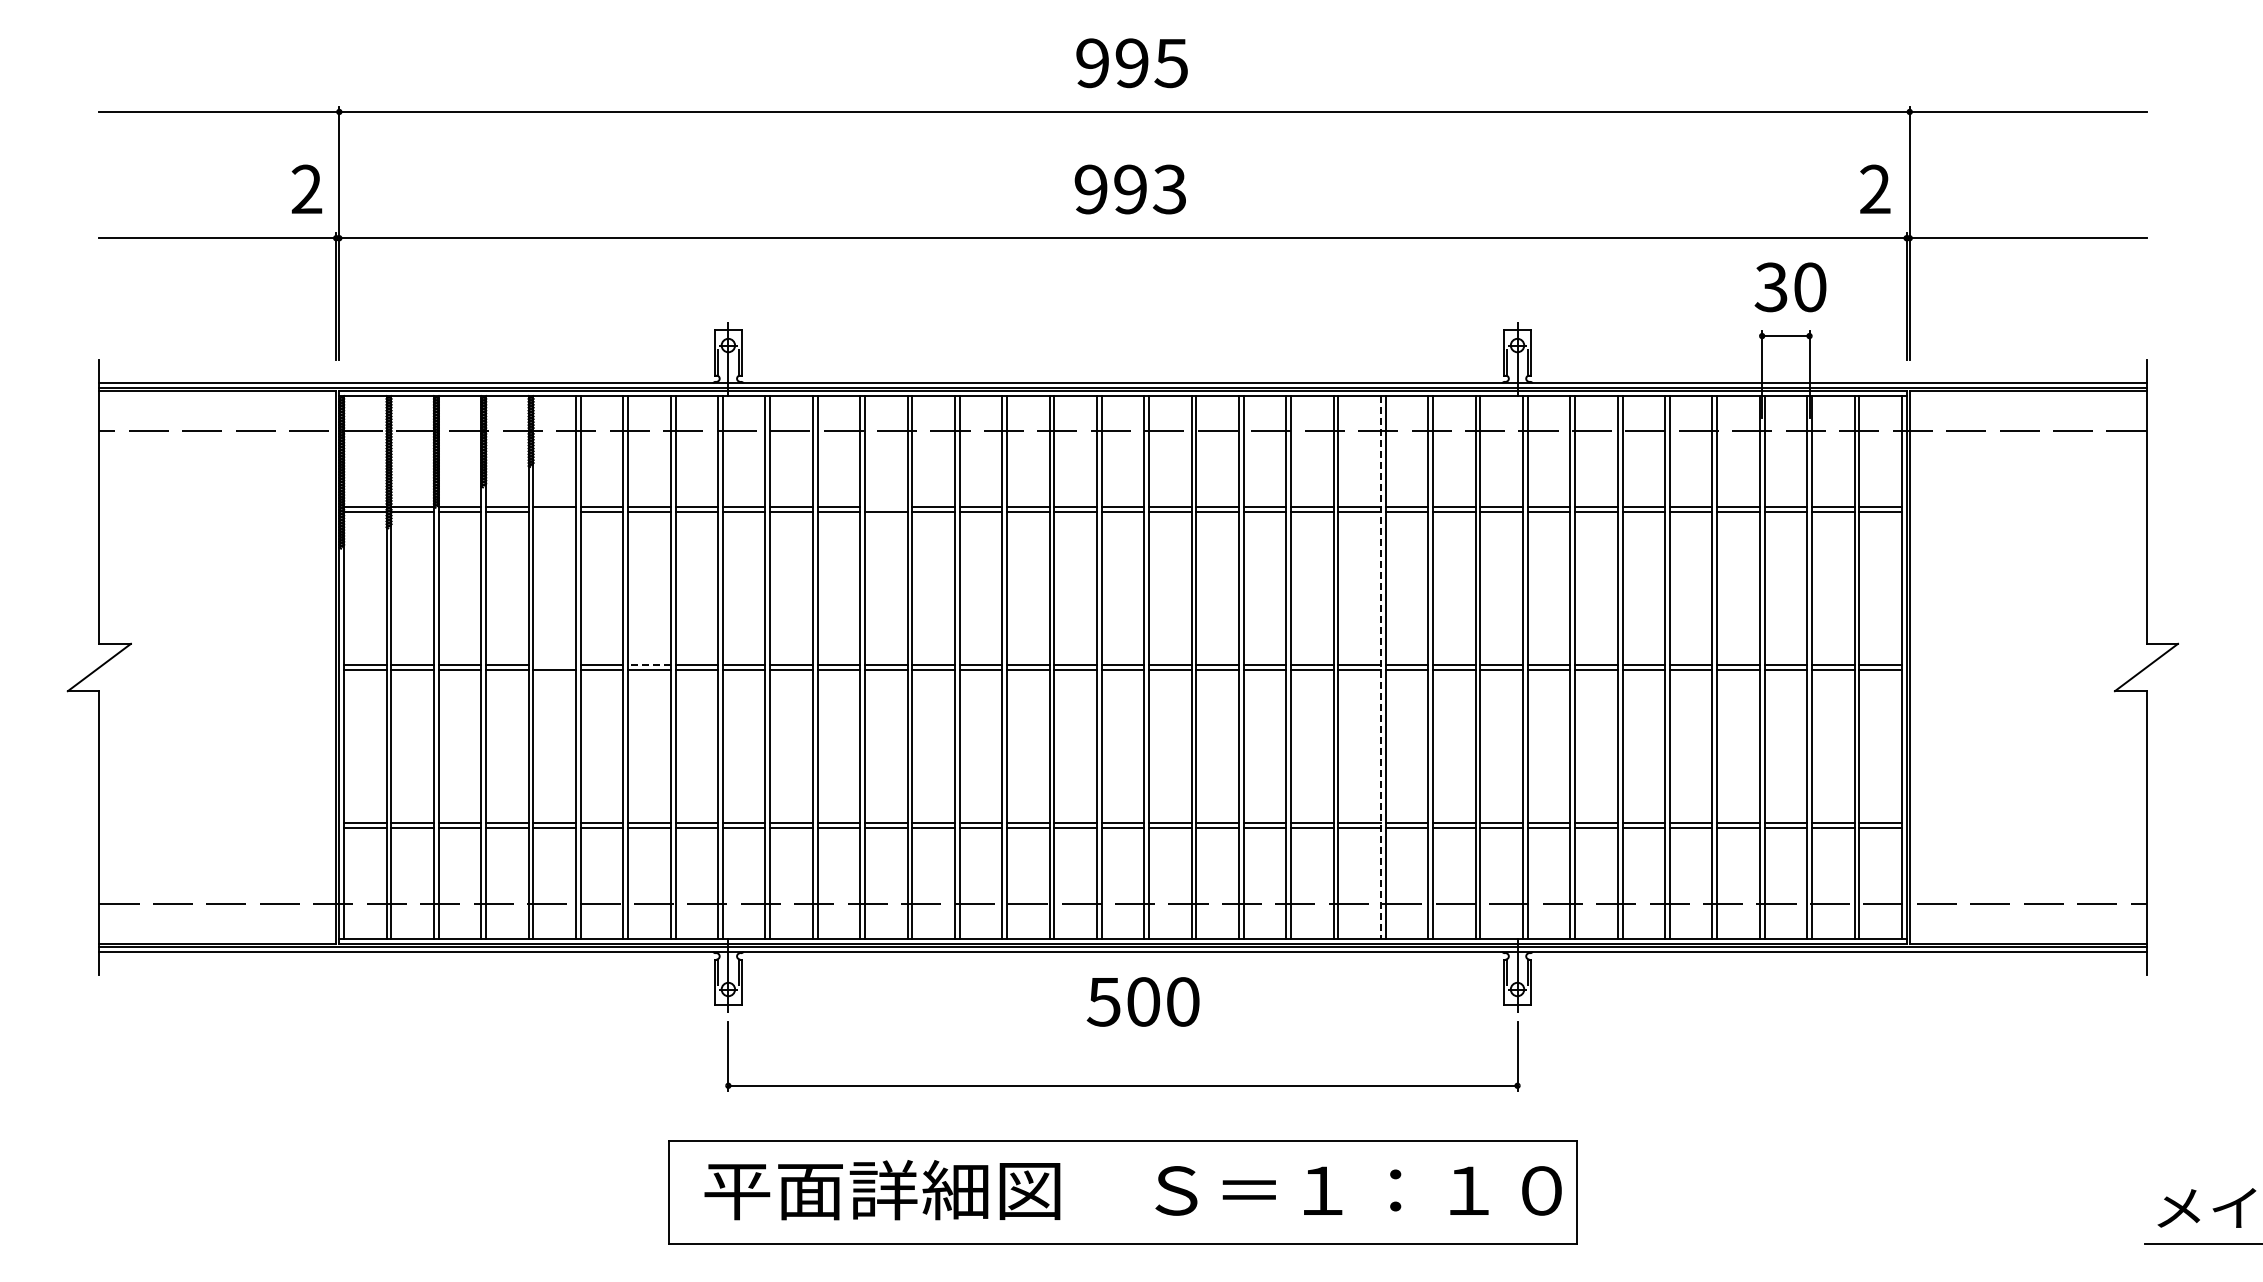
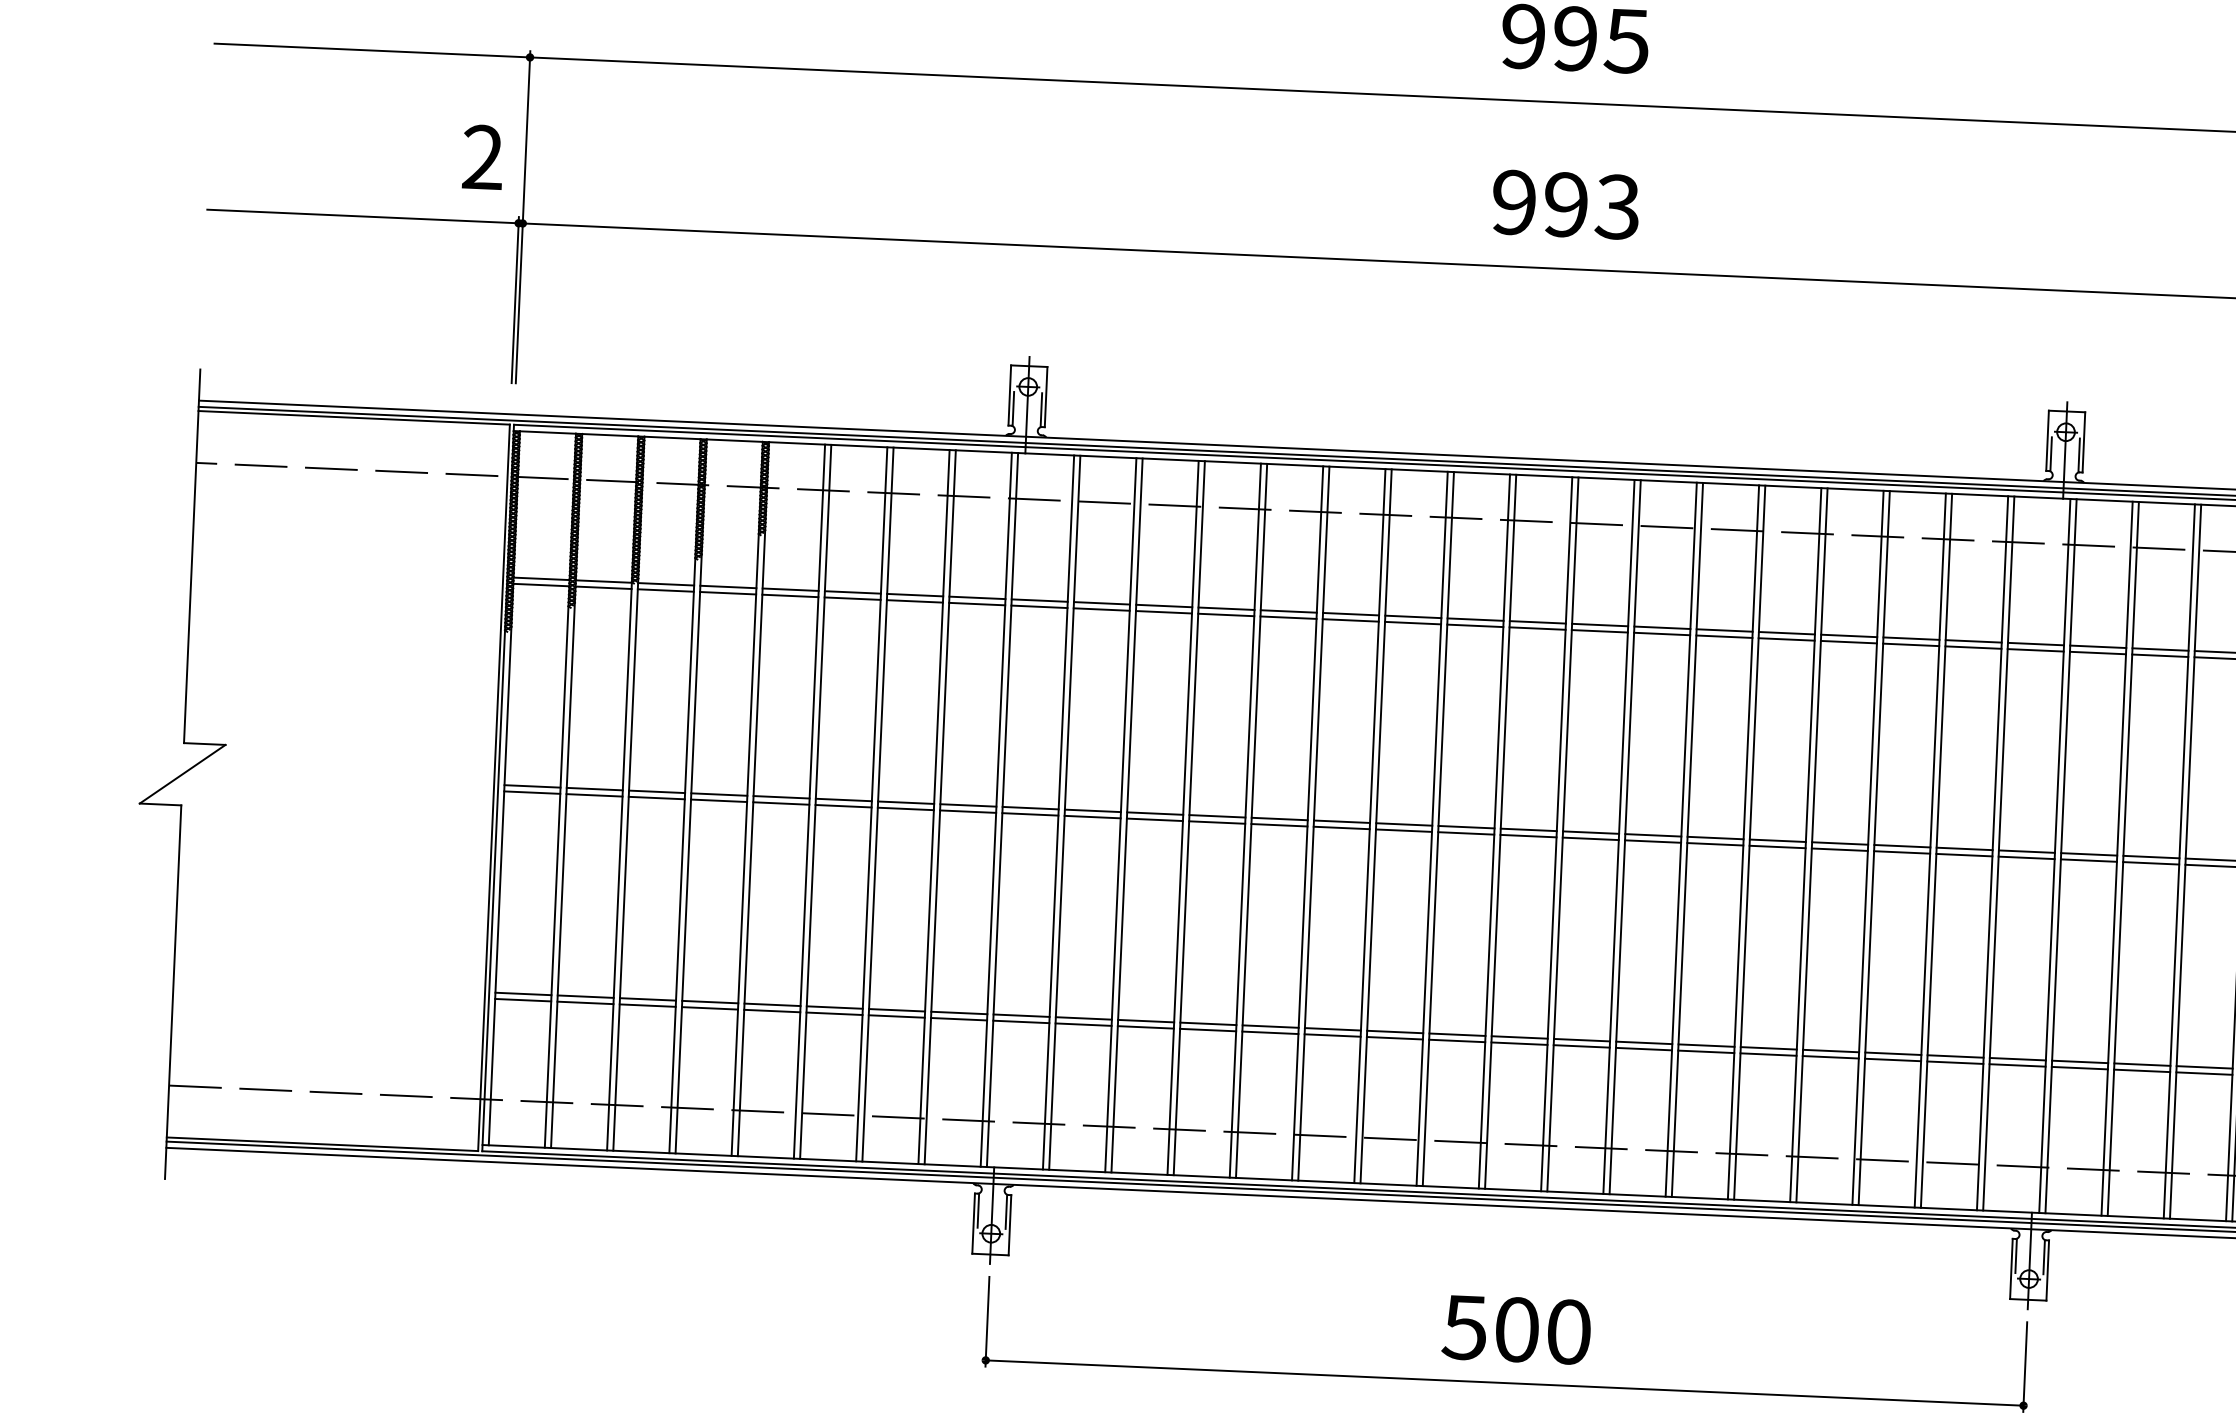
line: (885, 507) -> (1225, 608), added
line: (554, 512) -> (790, 596), added
line: (554, 665) -> (781, 797), added
line: (648, 665) -> (904, 803), dashed -> solid
line: (1381, 668) -> (1868, 849), dashed -> solid
text: (1142, 1001) -> (1515, 1329), moved

